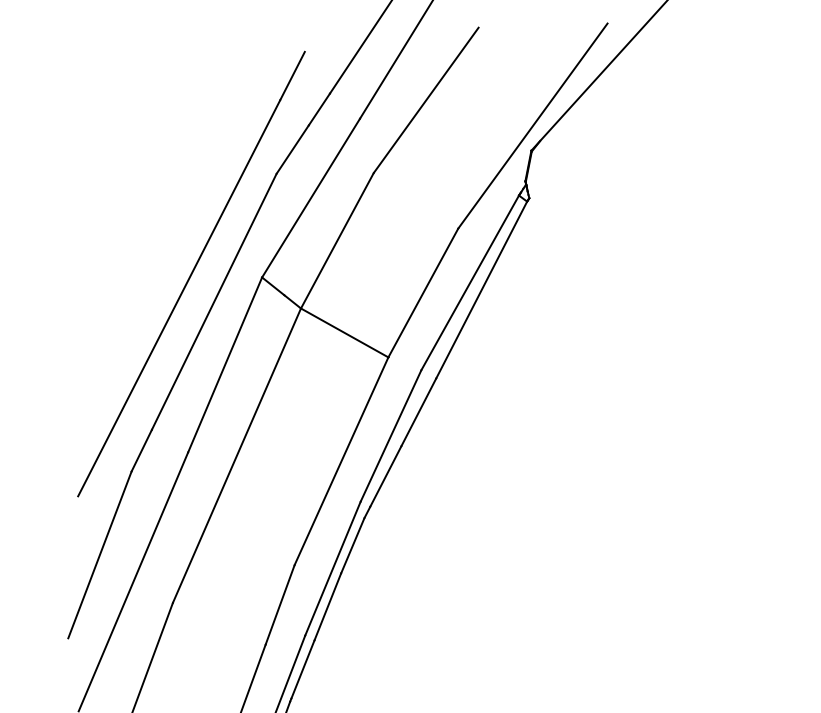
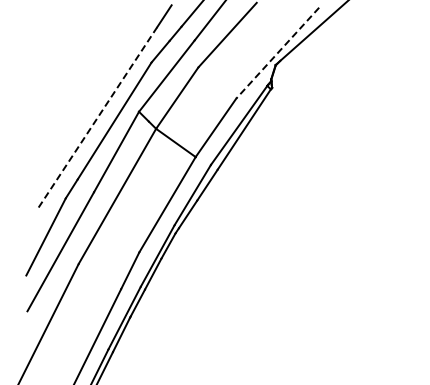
line: (532, 126) -> (277, 53), solid -> dashed
line: (178, 298) -> (97, 117), solid -> dashed

